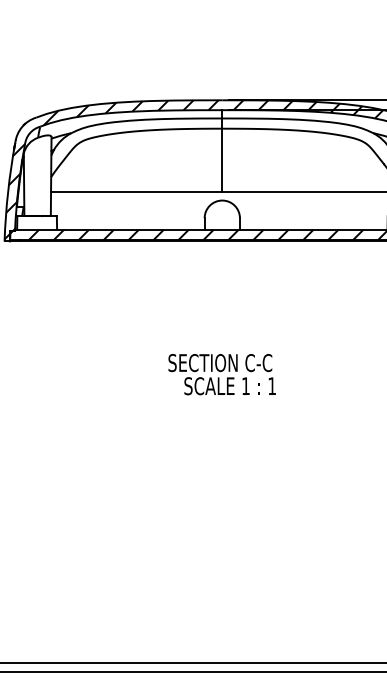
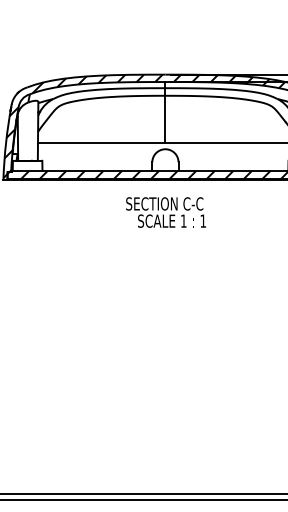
text: (221, 374) -> (165, 212), moved

